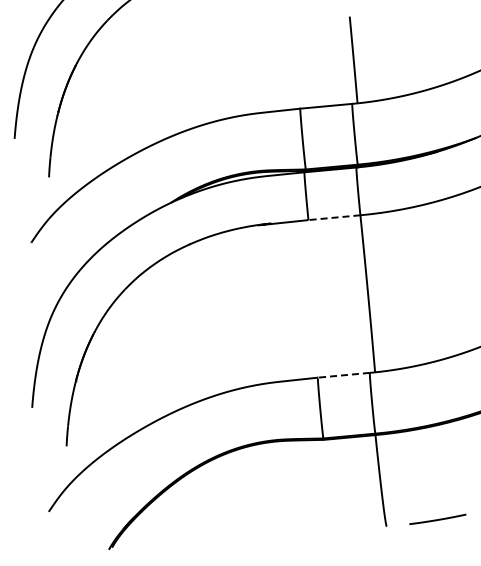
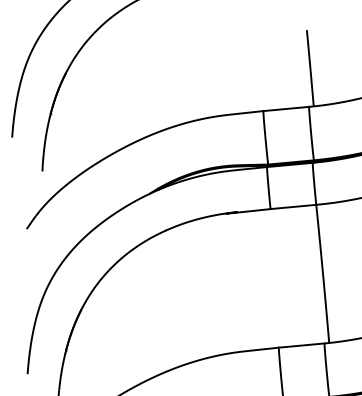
line: (333, 217) -> (292, 206), dashed -> solid
line: (343, 375) -> (301, 345), dashed -> solid

